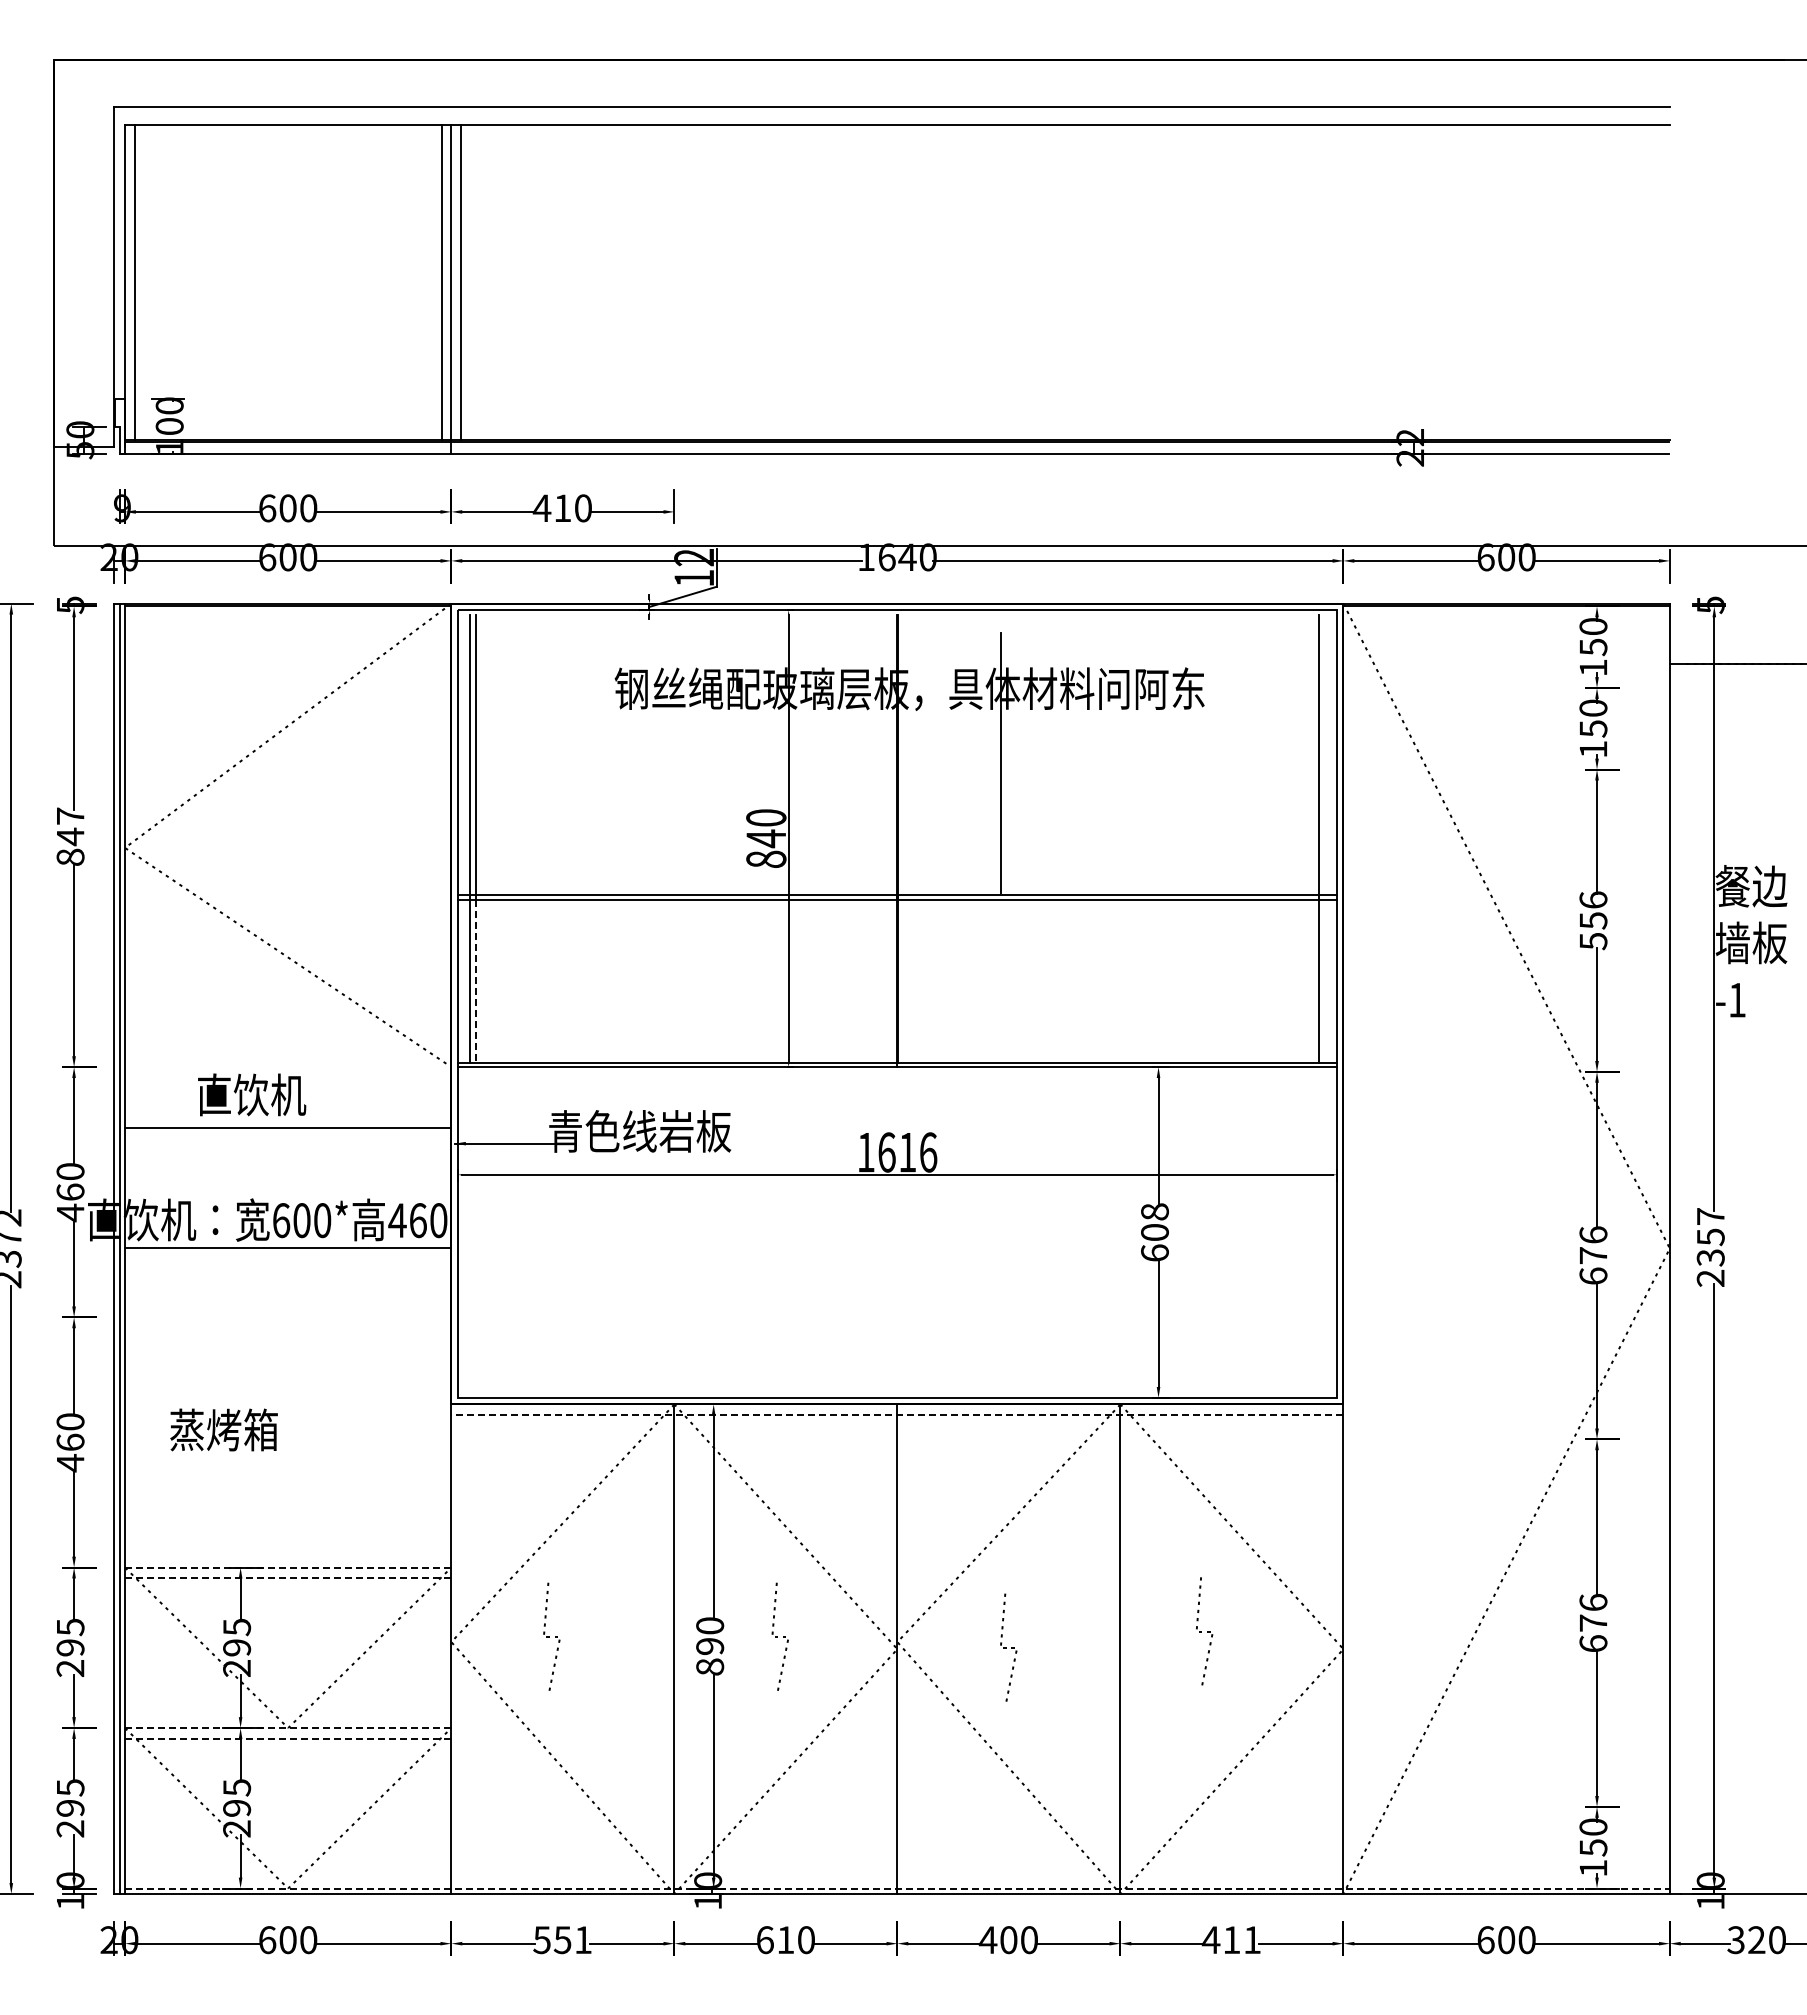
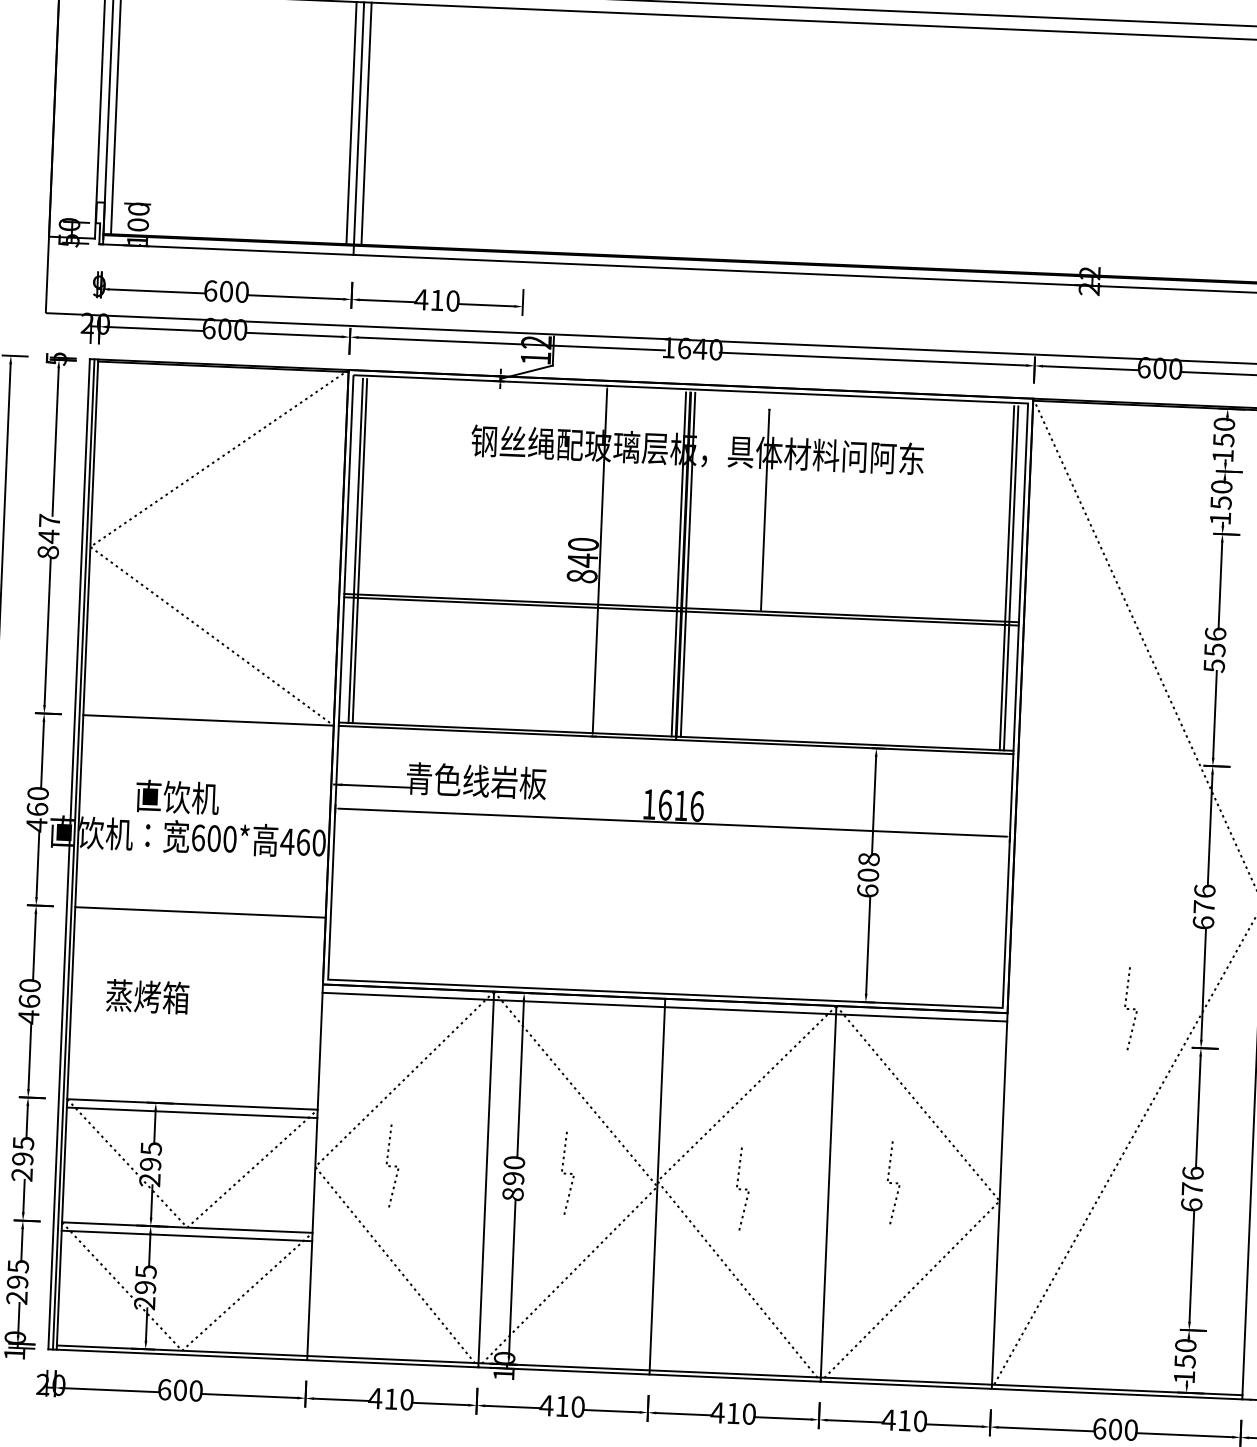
line: (891, 838) -> (678, 564), added
line: (903, 838) -> (688, 564), added
line: (1324, 838) -> (1011, 578), added
line: (475, 981) -> (355, 660), dashed -> solid
text: (252, 1094) -> (177, 797), moved
line: (288, 1128) -> (208, 720), moved
line: (288, 1248) -> (200, 912), moved
line: (1501, 1391) -> (1129, 1008), added
line: (896, 1415) -> (664, 1007), dashed -> solid
line: (288, 1567) -> (192, 1104), dashed -> solid
line: (288, 1578) -> (192, 1112), dashed -> solid
line: (288, 1728) -> (187, 1227), dashed -> solid
line: (288, 1738) -> (187, 1235), dashed -> solid
line: (897, 1888) -> (649, 1370), dashed -> solid
text: (561, 1940) -> (390, 1399), 551 -> 410
text: (764, 1940) -> (545, 1405), 610 -> 410
text: (1008, 1940) -> (733, 1413), 400 -> 410
text: (1252, 1940) -> (920, 1421), 411 -> 410

